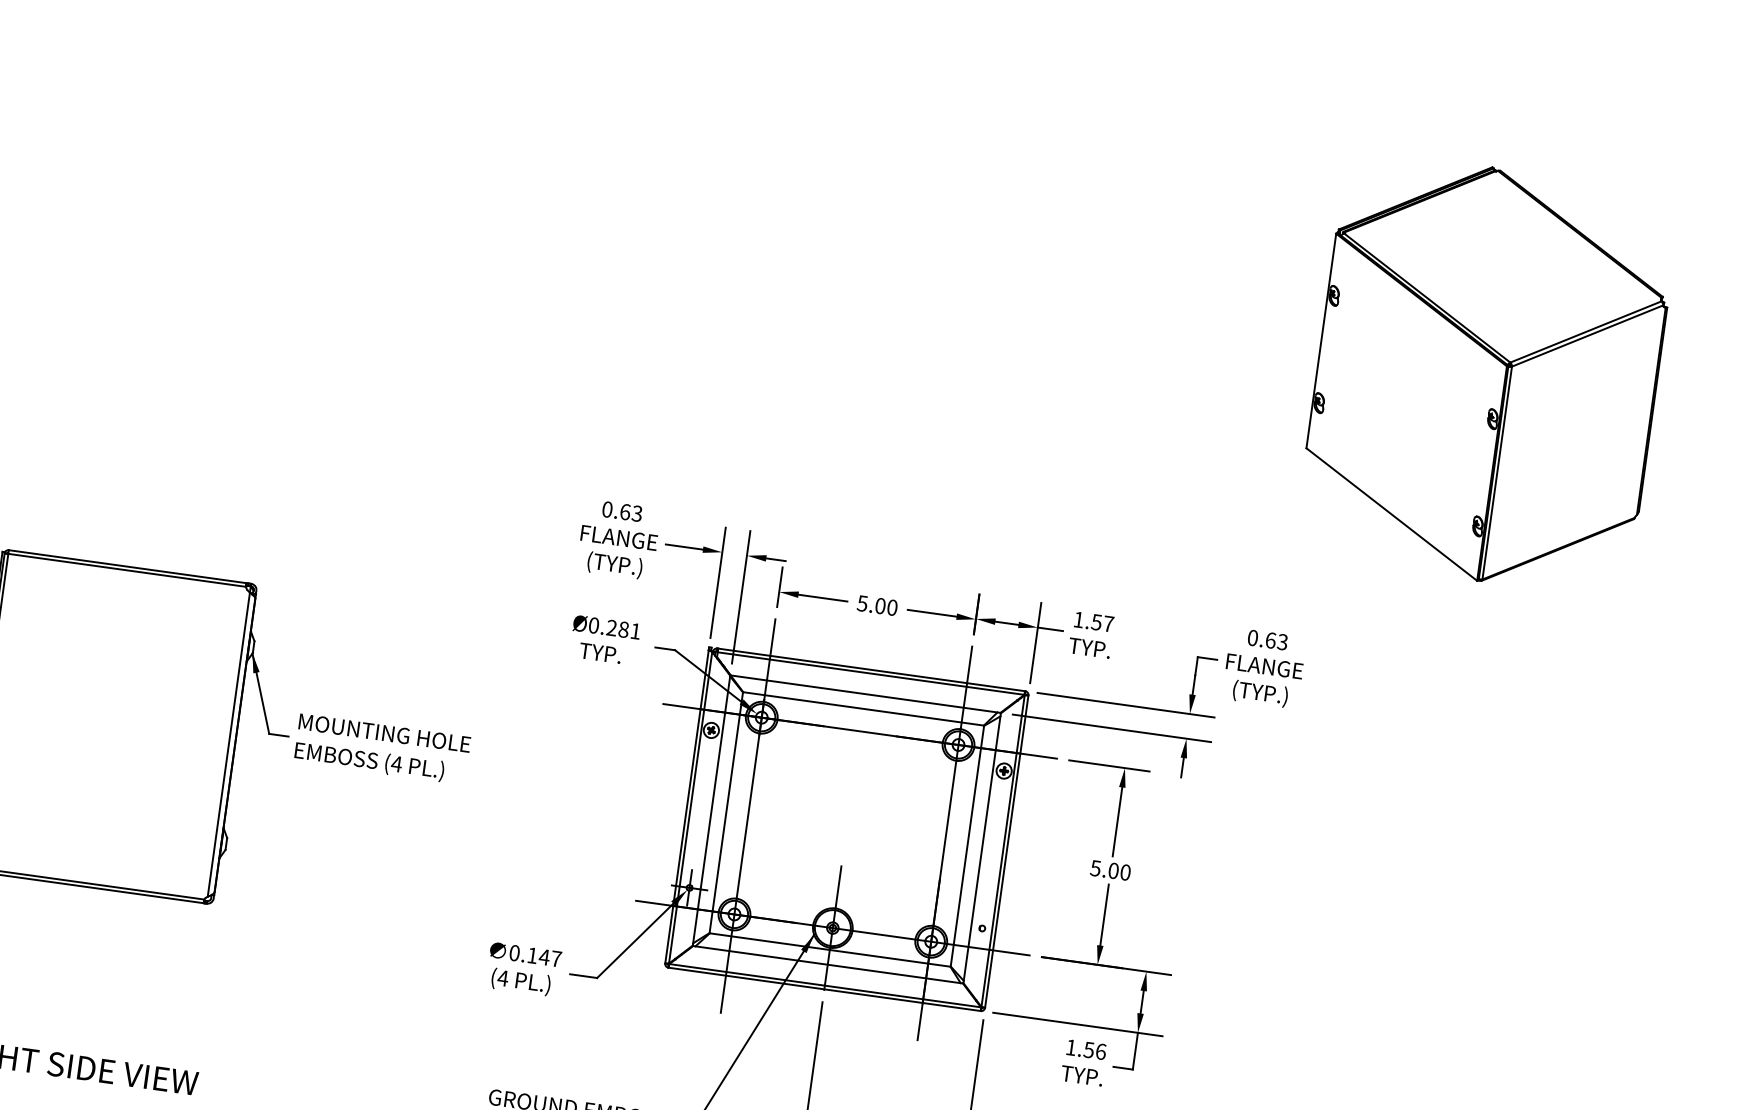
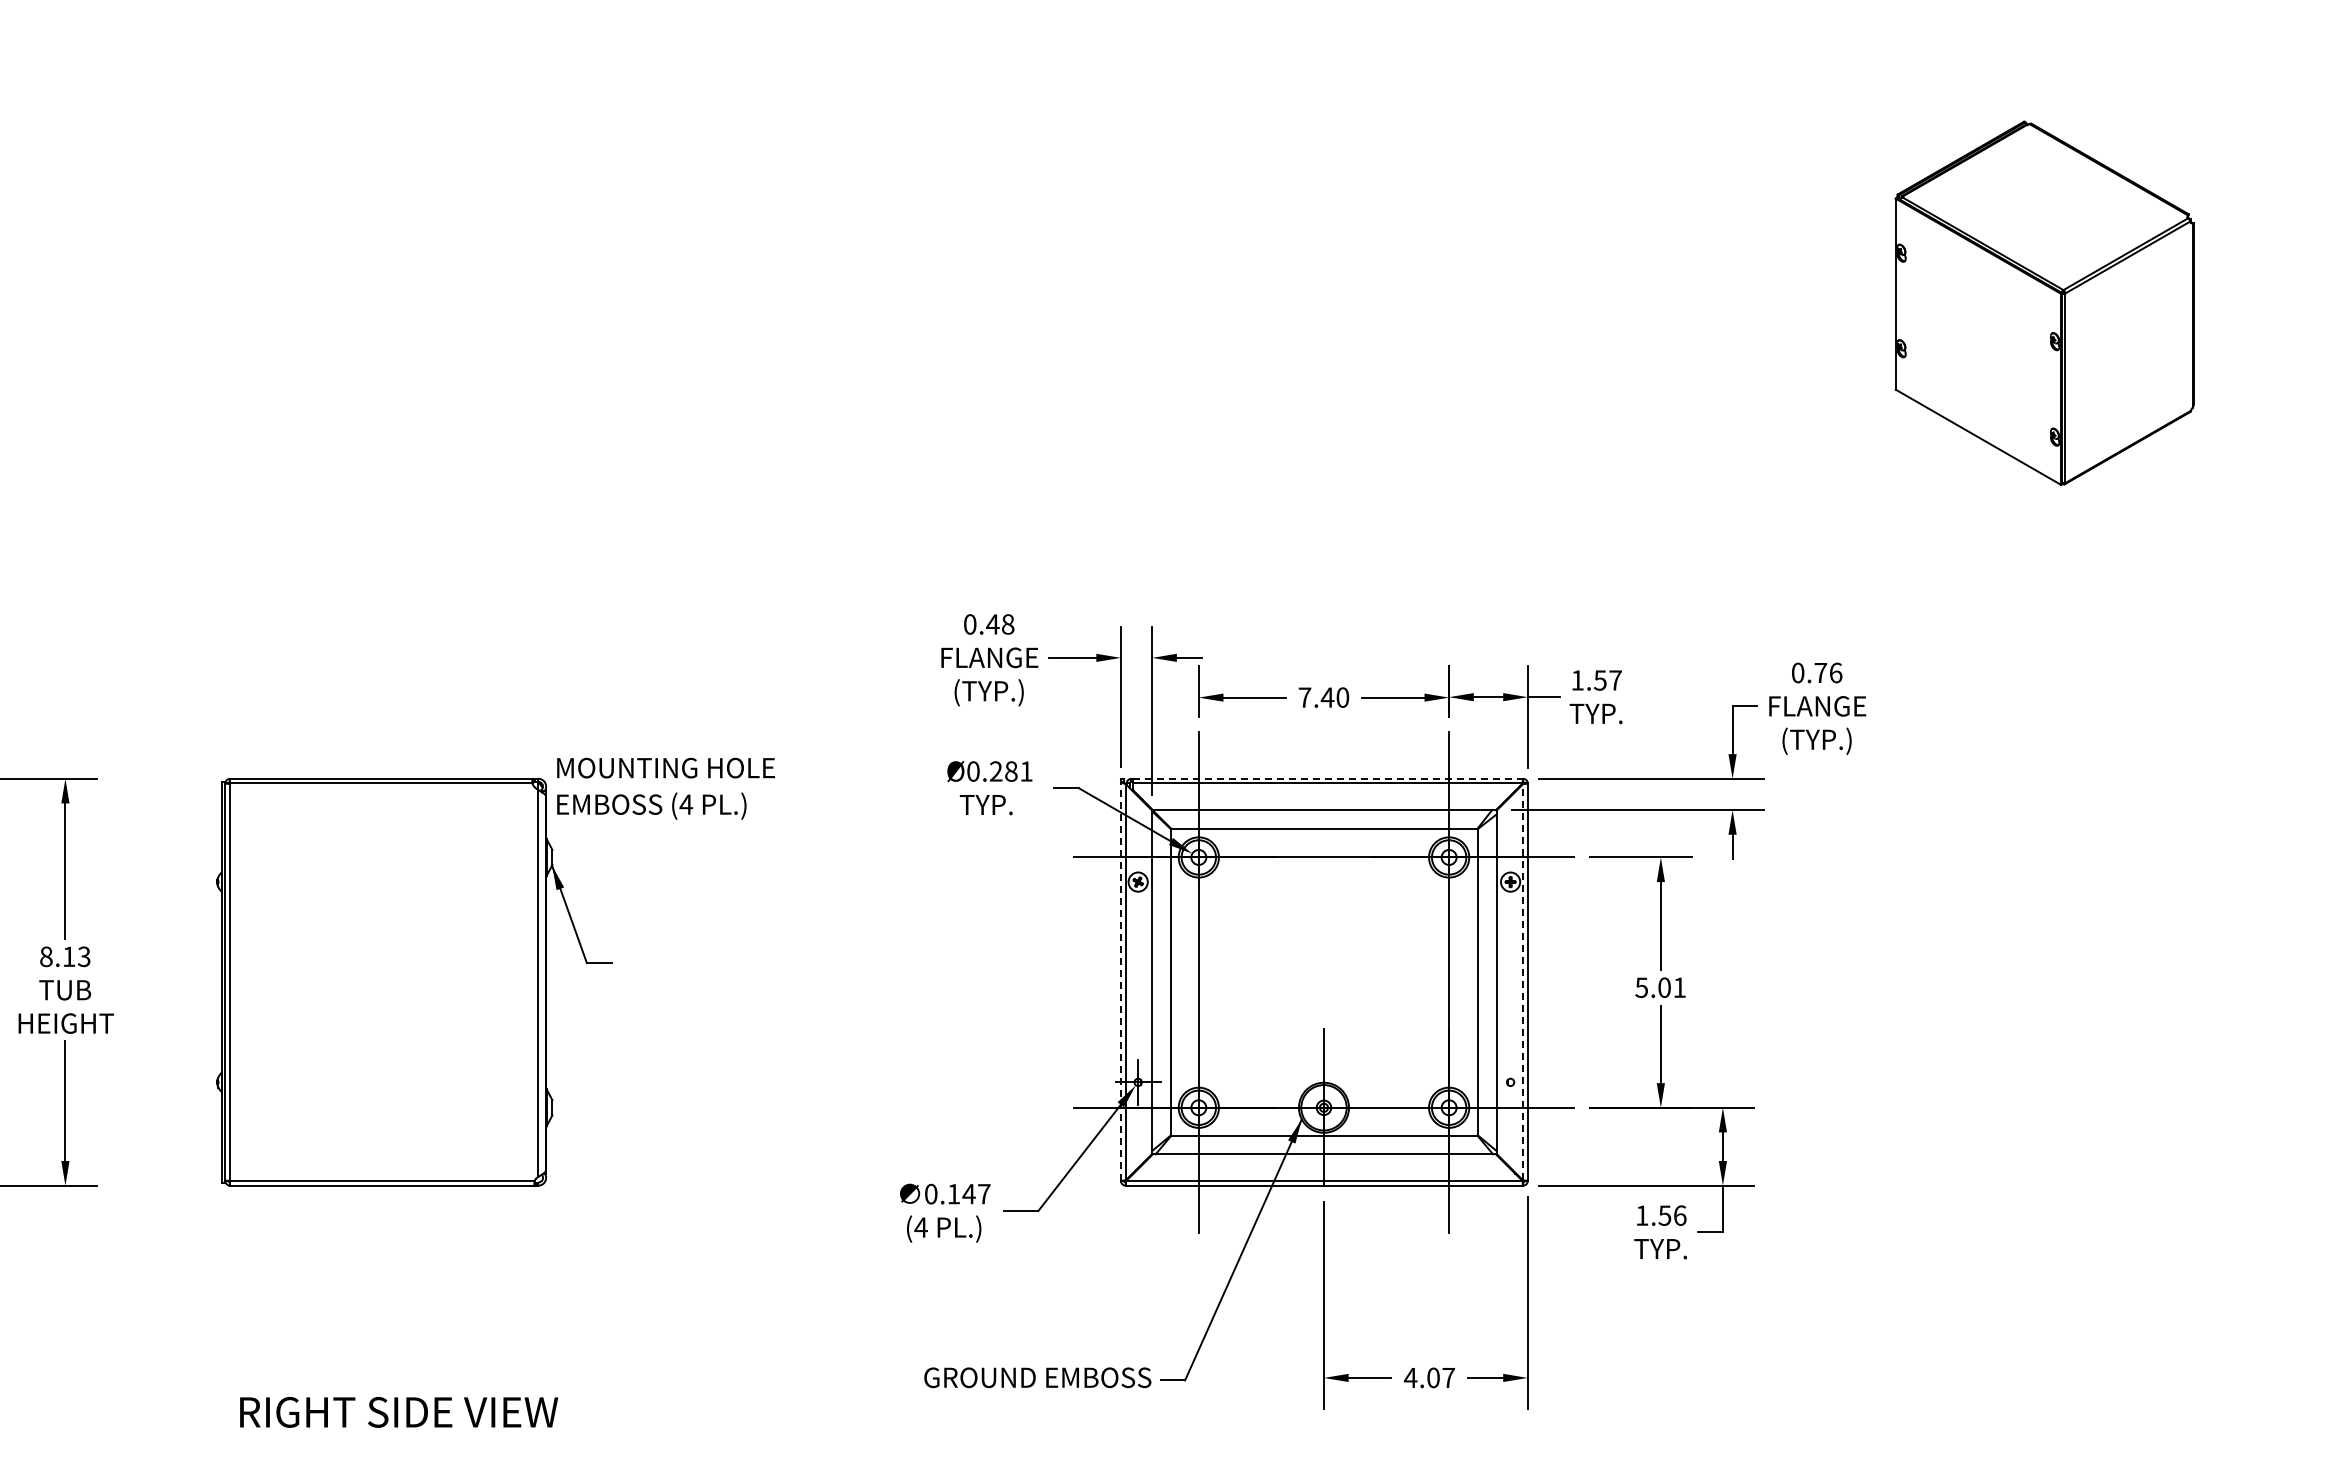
part: (1487, 373) -> (2044, 302), size x0.7
text: (631, 512) -> (1000, 624), 0.63 -> 0.48
text: (871, 604) -> (1316, 697), 5.00 -> 7.40
text: (1276, 640) -> (1828, 672), 0.63 -> 0.76
line: (872, 669) -> (1328, 778), solid -> dashed
text: (382, 749) -> (665, 788), moved
line: (686, 806) -> (1120, 981), solid -> dashed
line: (1003, 850) -> (1523, 981), solid -> dashed
text: (1125, 872) -> (1679, 987), 5.00 -> 5.01

